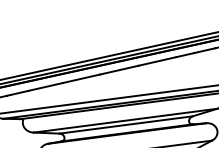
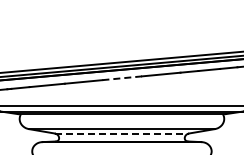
line: (119, 70) -> (122, 78), solid -> dashed
line: (126, 124) -> (122, 133), solid -> dashed

